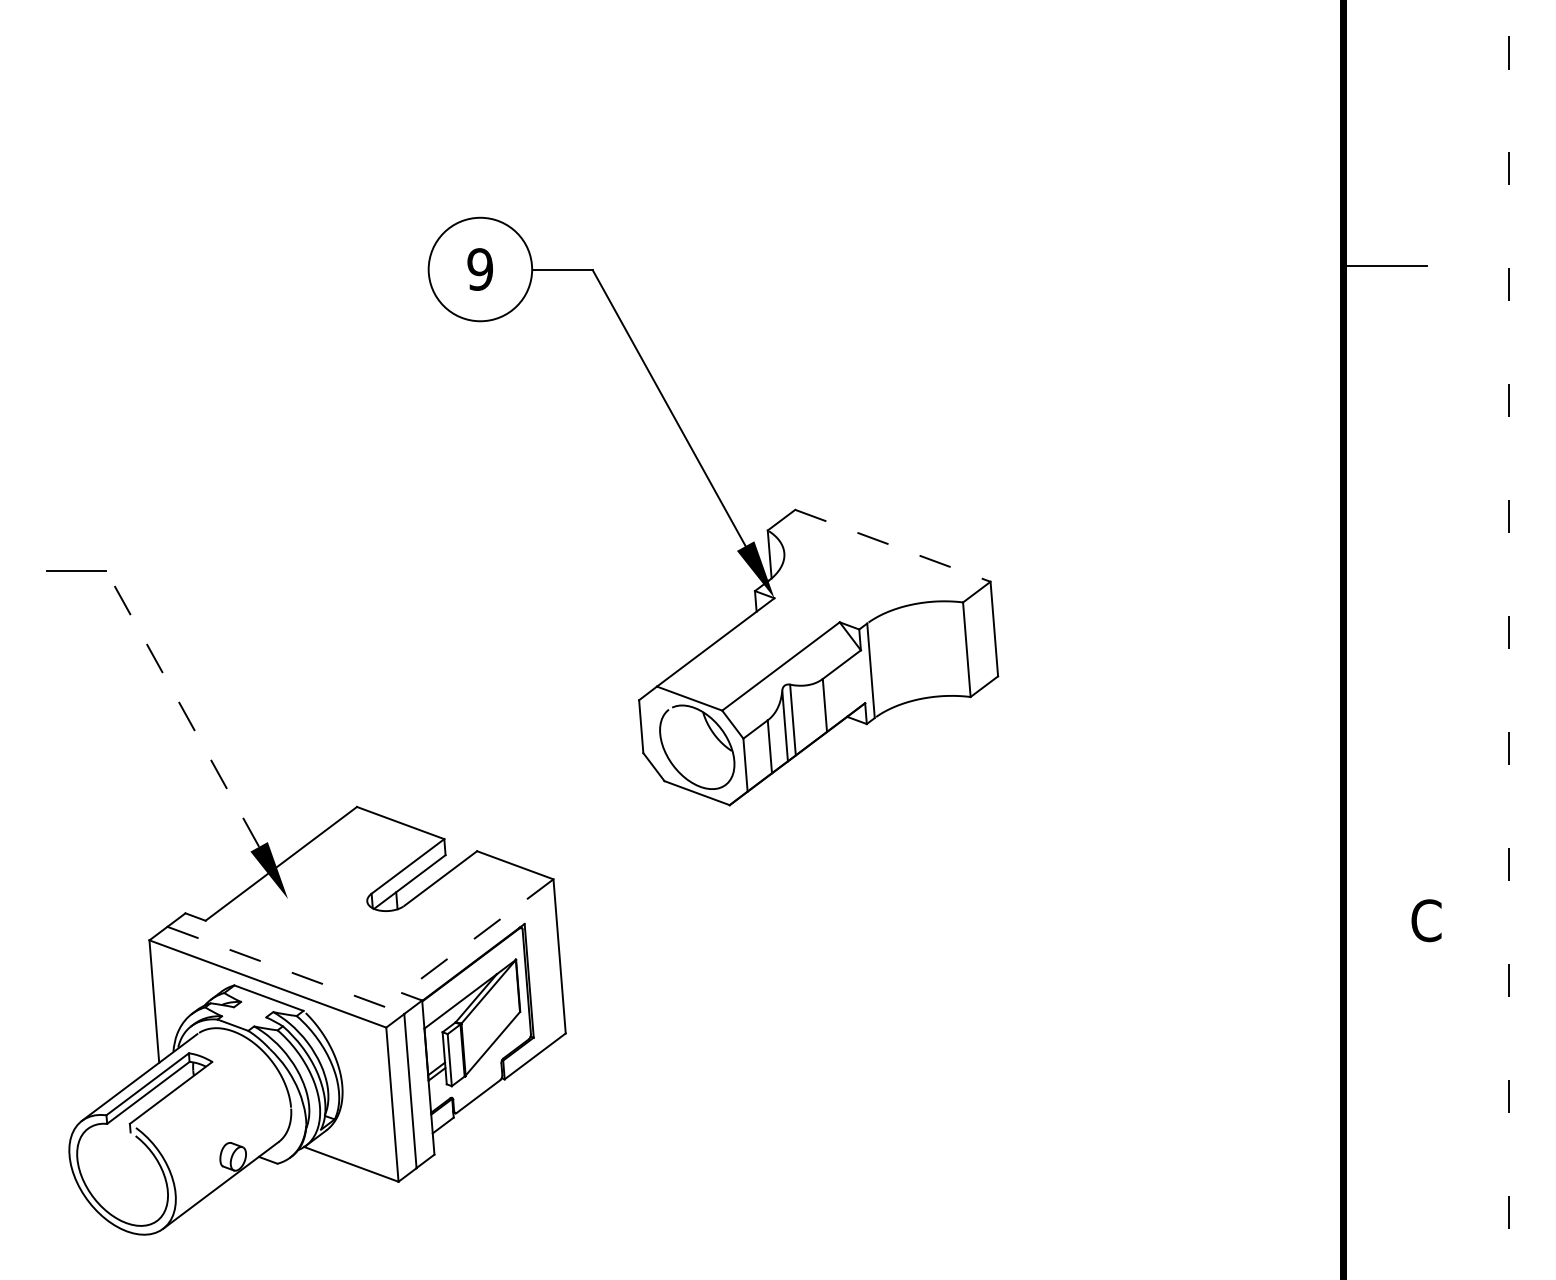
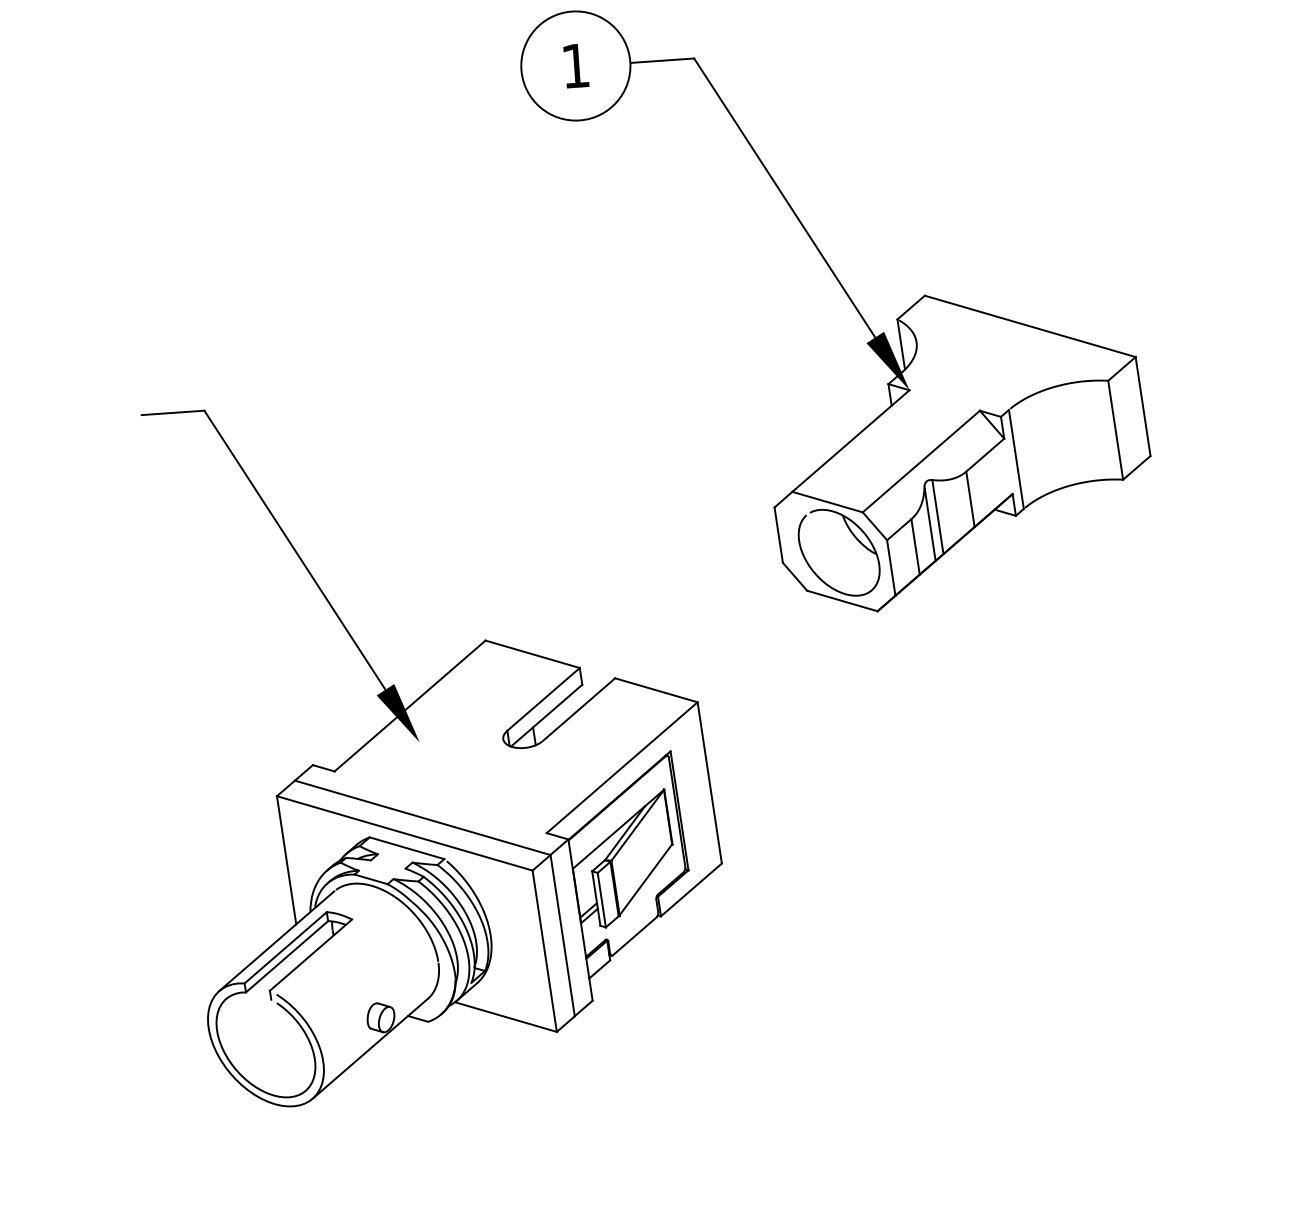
text: (479, 269) -> (574, 66), 9 -> 1
line: (893, 546) -> (1030, 327), dashed -> solid
line: (182, 708) -> (294, 549), dashed -> solid
line: (477, 936) -> (621, 768), dashed -> solid
line: (286, 970) -> (423, 817), dashed -> solid

